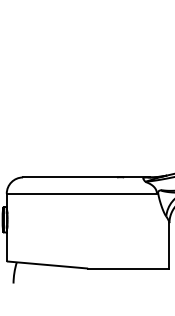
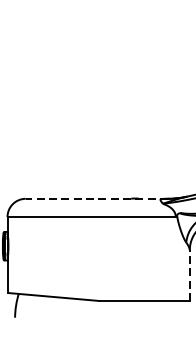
line: (85, 177) -> (95, 198), solid -> dashed
line: (169, 245) -> (189, 275), solid -> dashed

